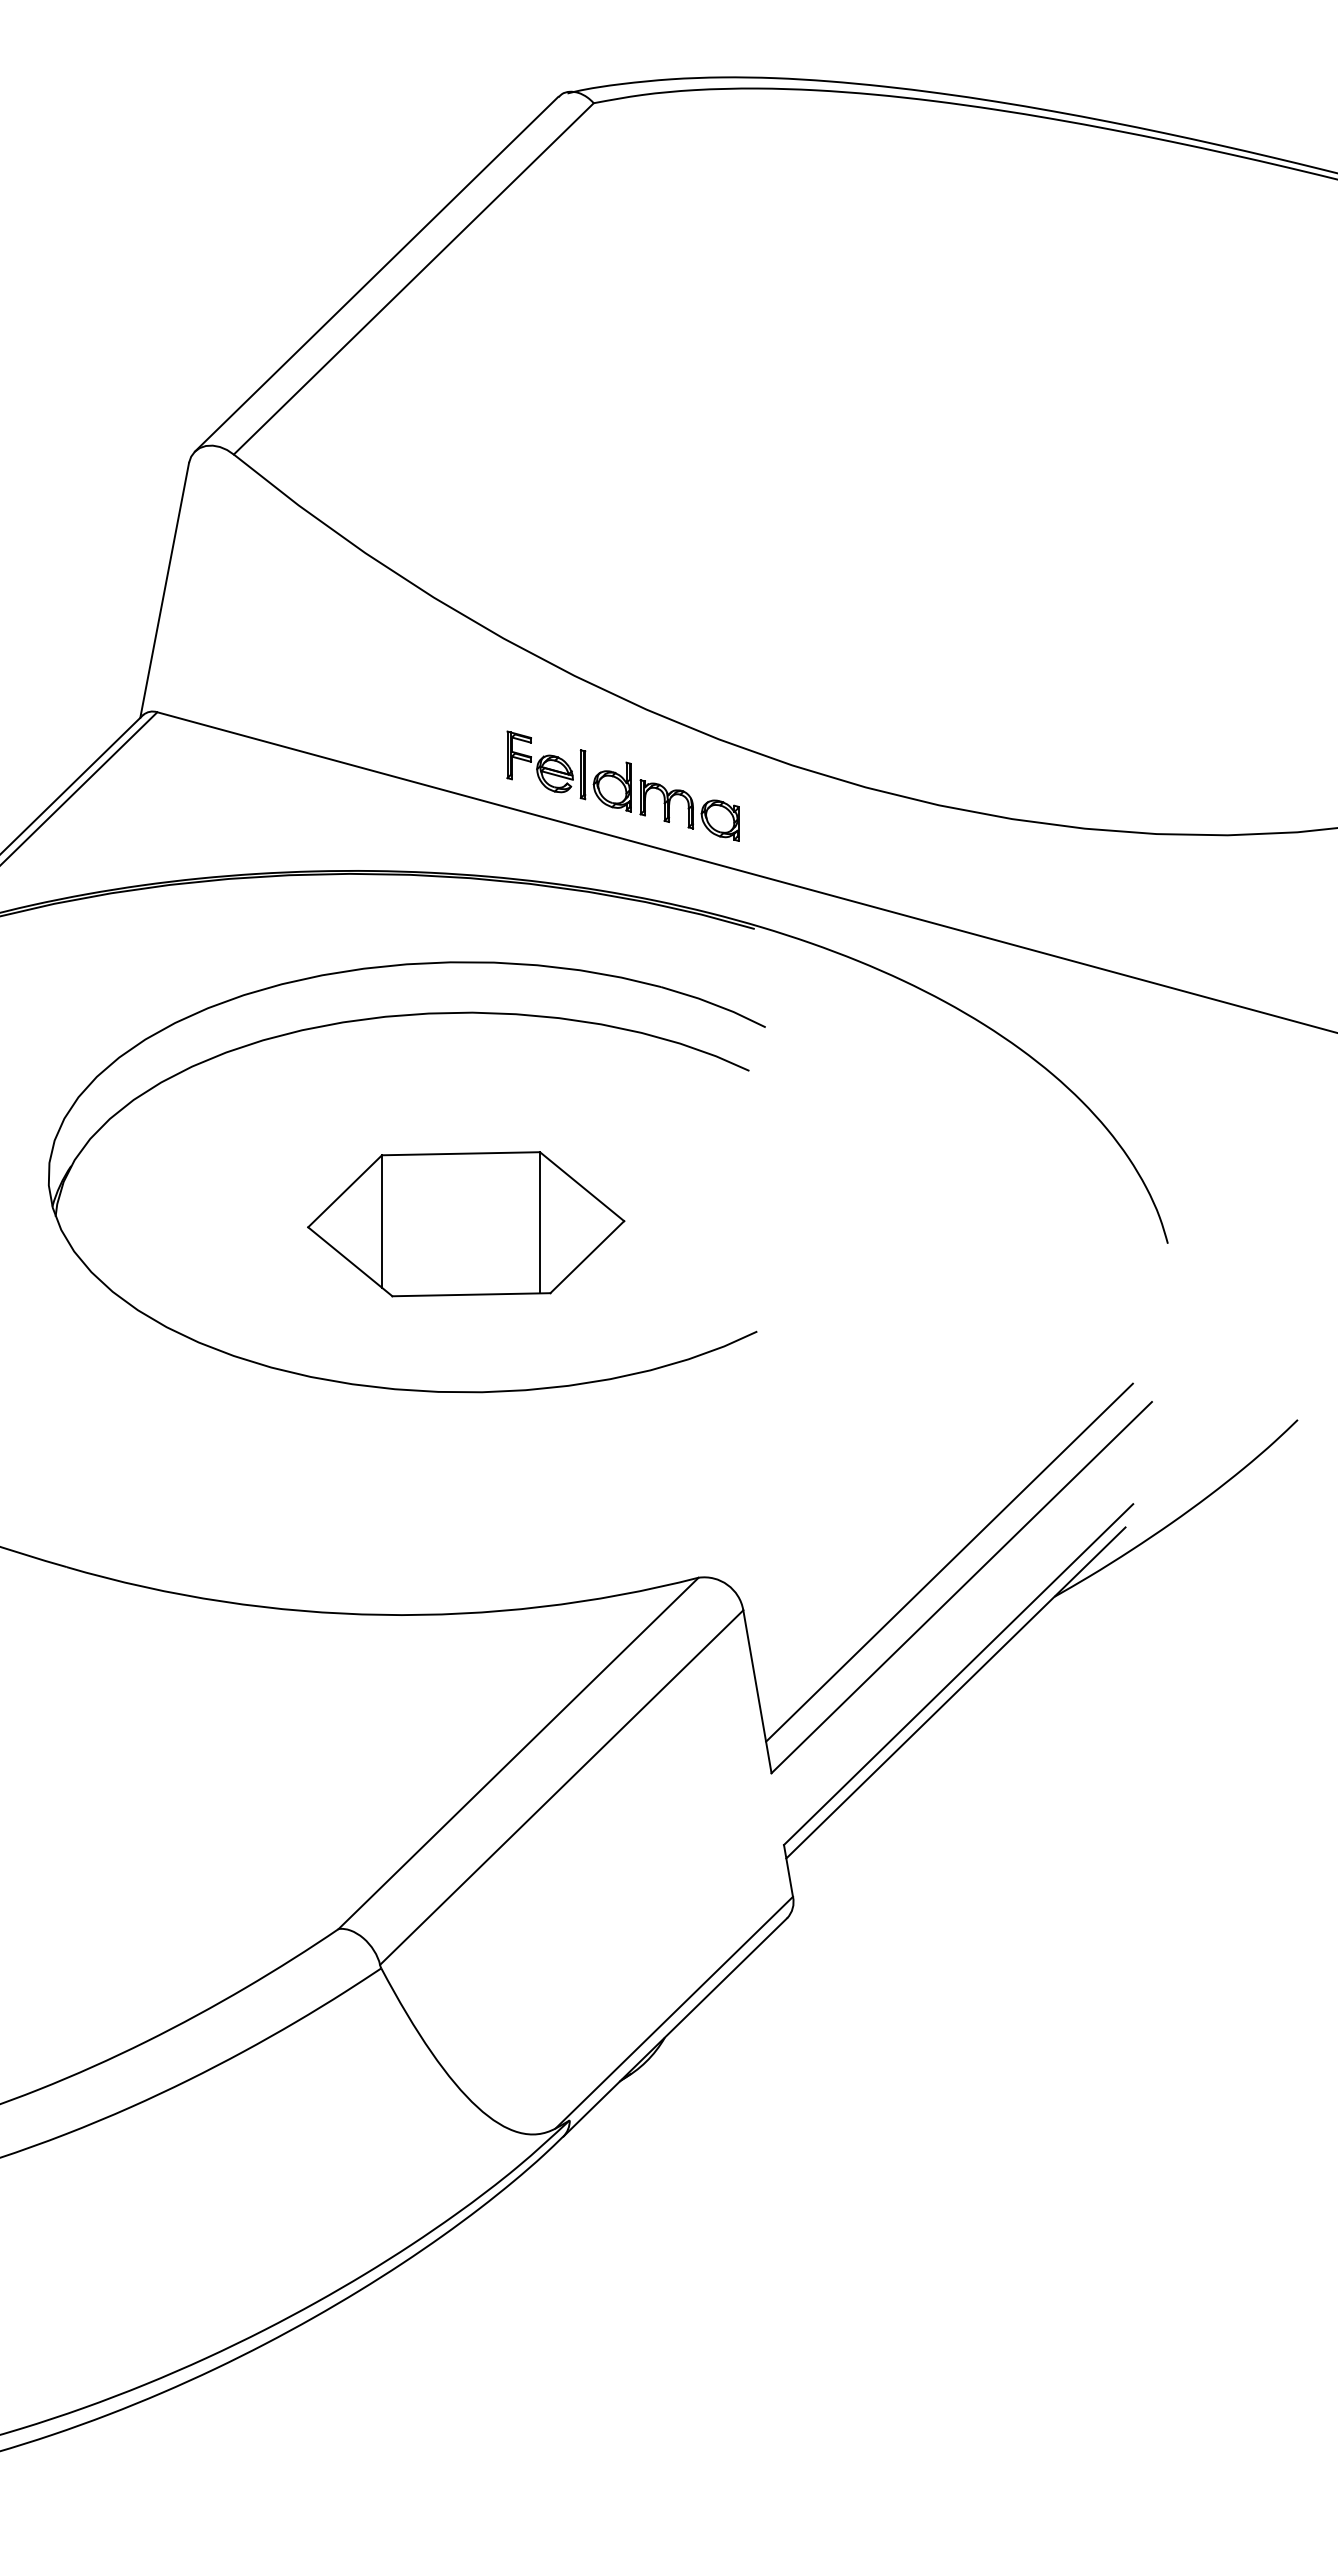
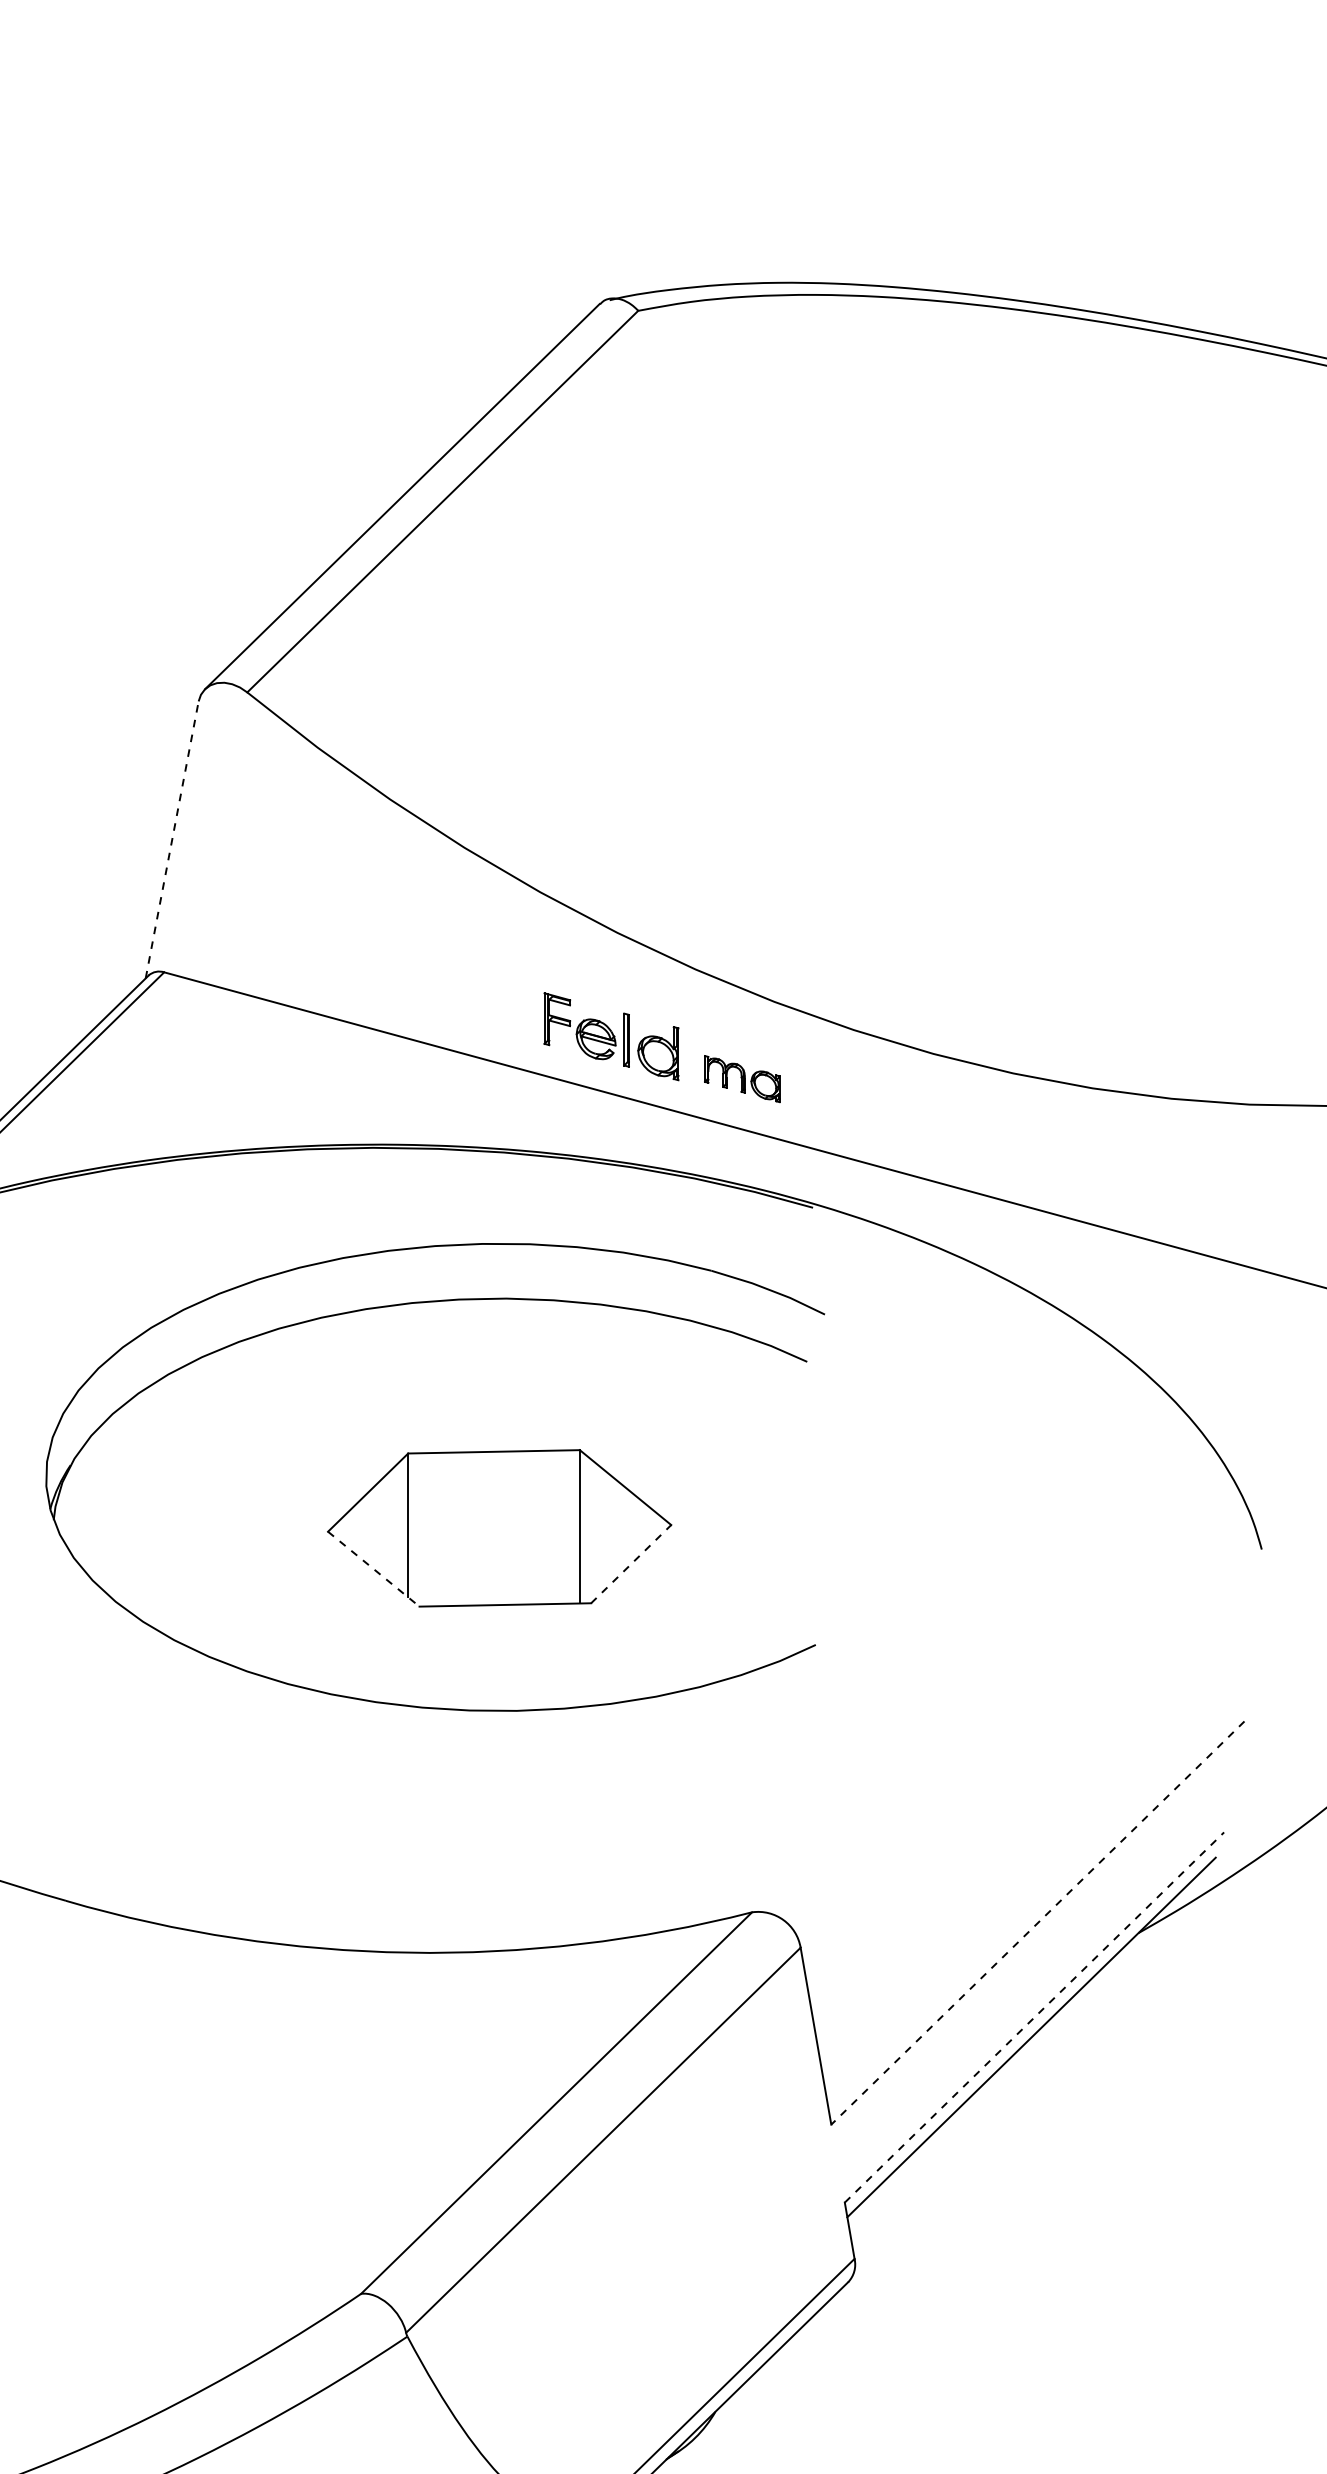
line: (164, 590) -> (171, 840), solid -> dashed
part: (689, 810) -> (742, 1079), size x0.7
line: (587, 1257) -> (631, 1564), solid -> dashed
line: (350, 1262) -> (374, 1569), solid -> dashed
line: (949, 1562) -> (1024, 1895), removed
line: (961, 1587) -> (1037, 1922), solid -> dashed
line: (958, 1674) -> (1034, 2017), solid -> dashed

